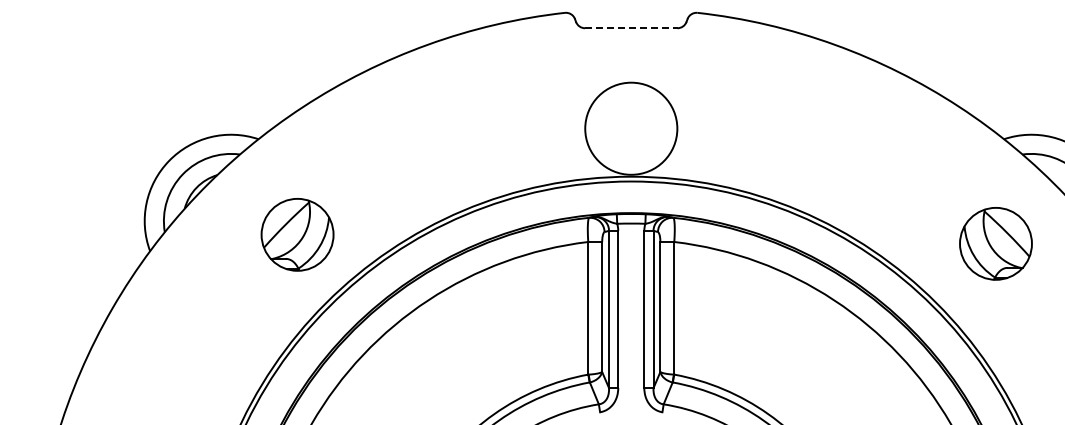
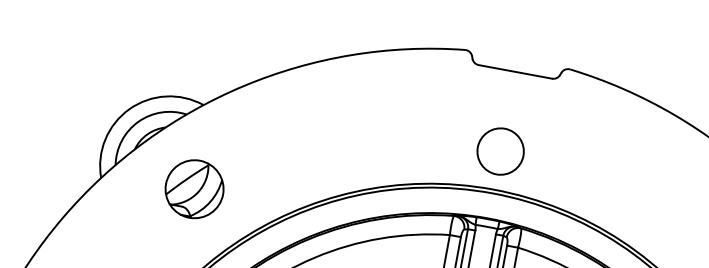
line: (631, 28) -> (515, 72), dashed -> solid
circle: (631, 128) -> (500, 151), size x0.62
part: (297, 234) -> (194, 188), moved

